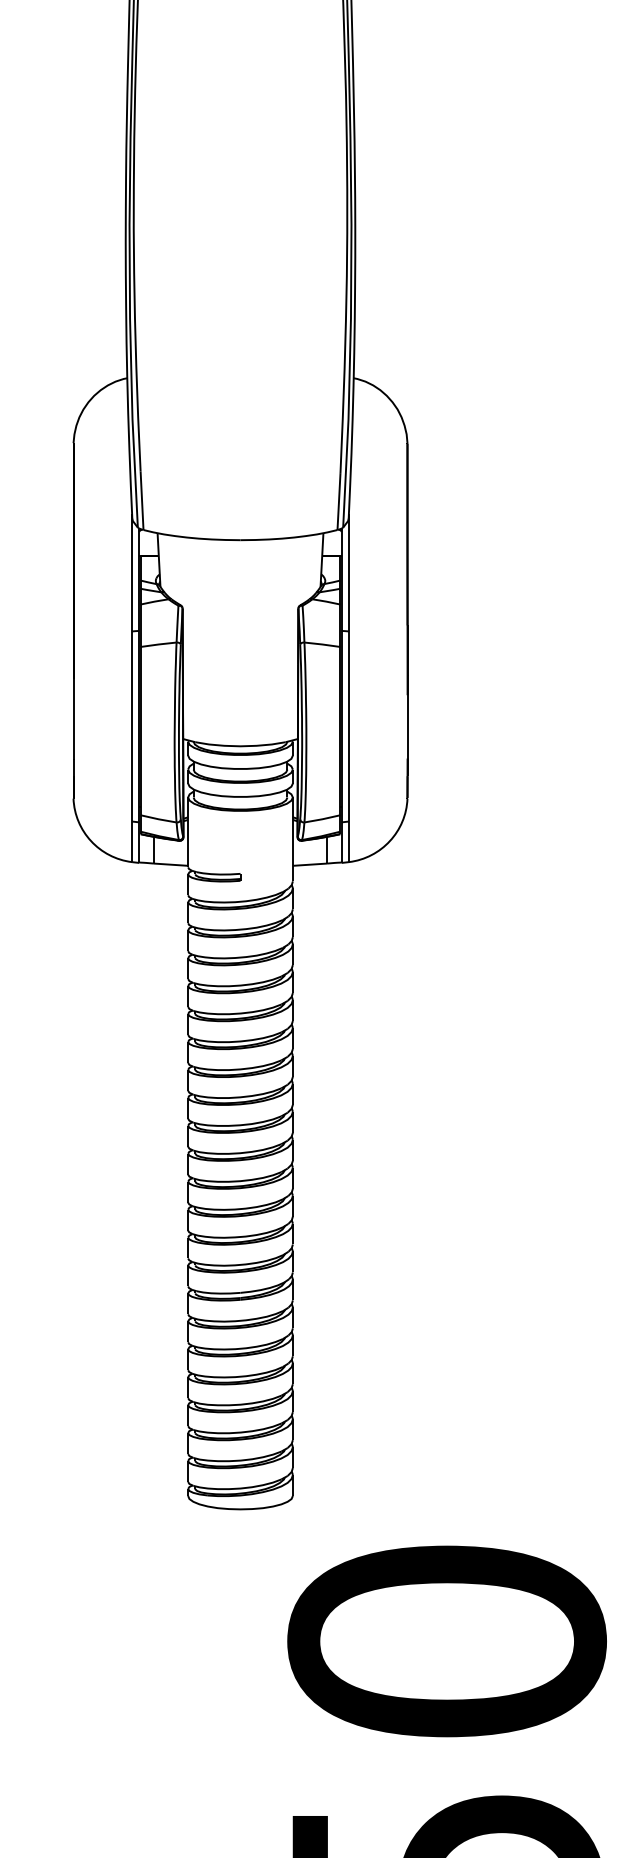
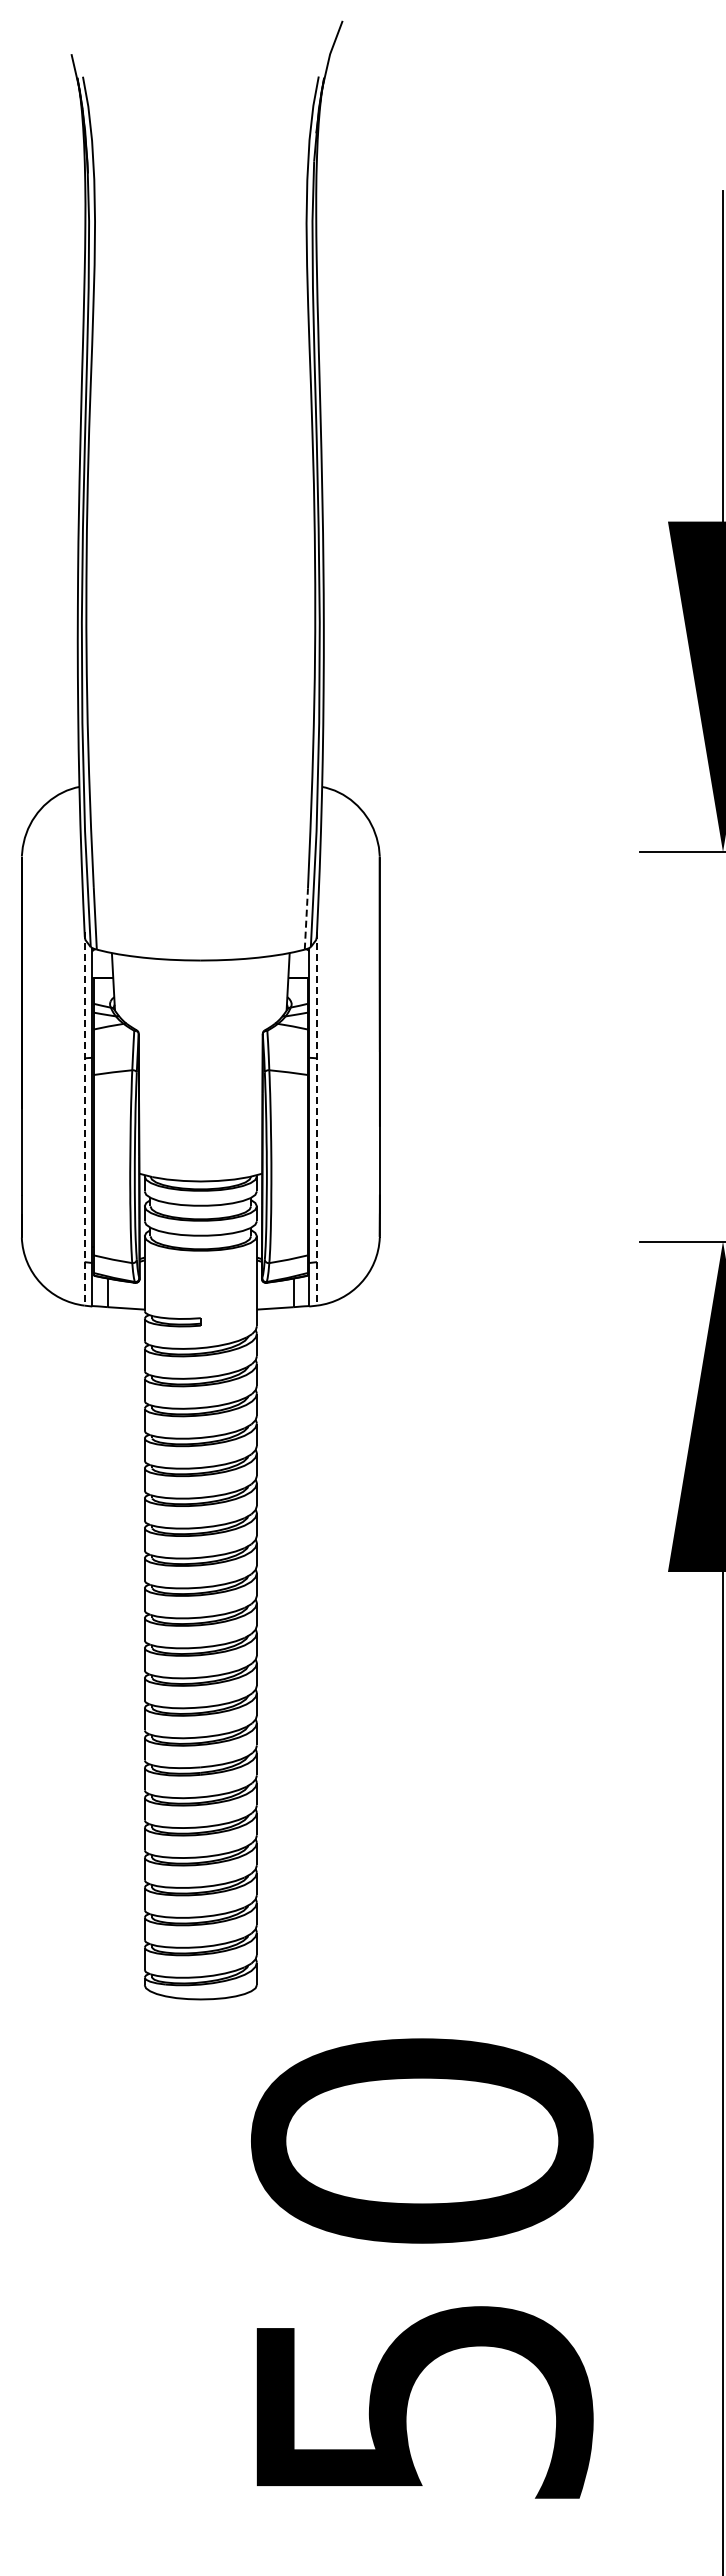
line: (339, 501) -> (306, 919), solid -> dashed
line: (132, 687) -> (84, 1118), solid -> dashed
line: (349, 687) -> (317, 1118), solid -> dashed

